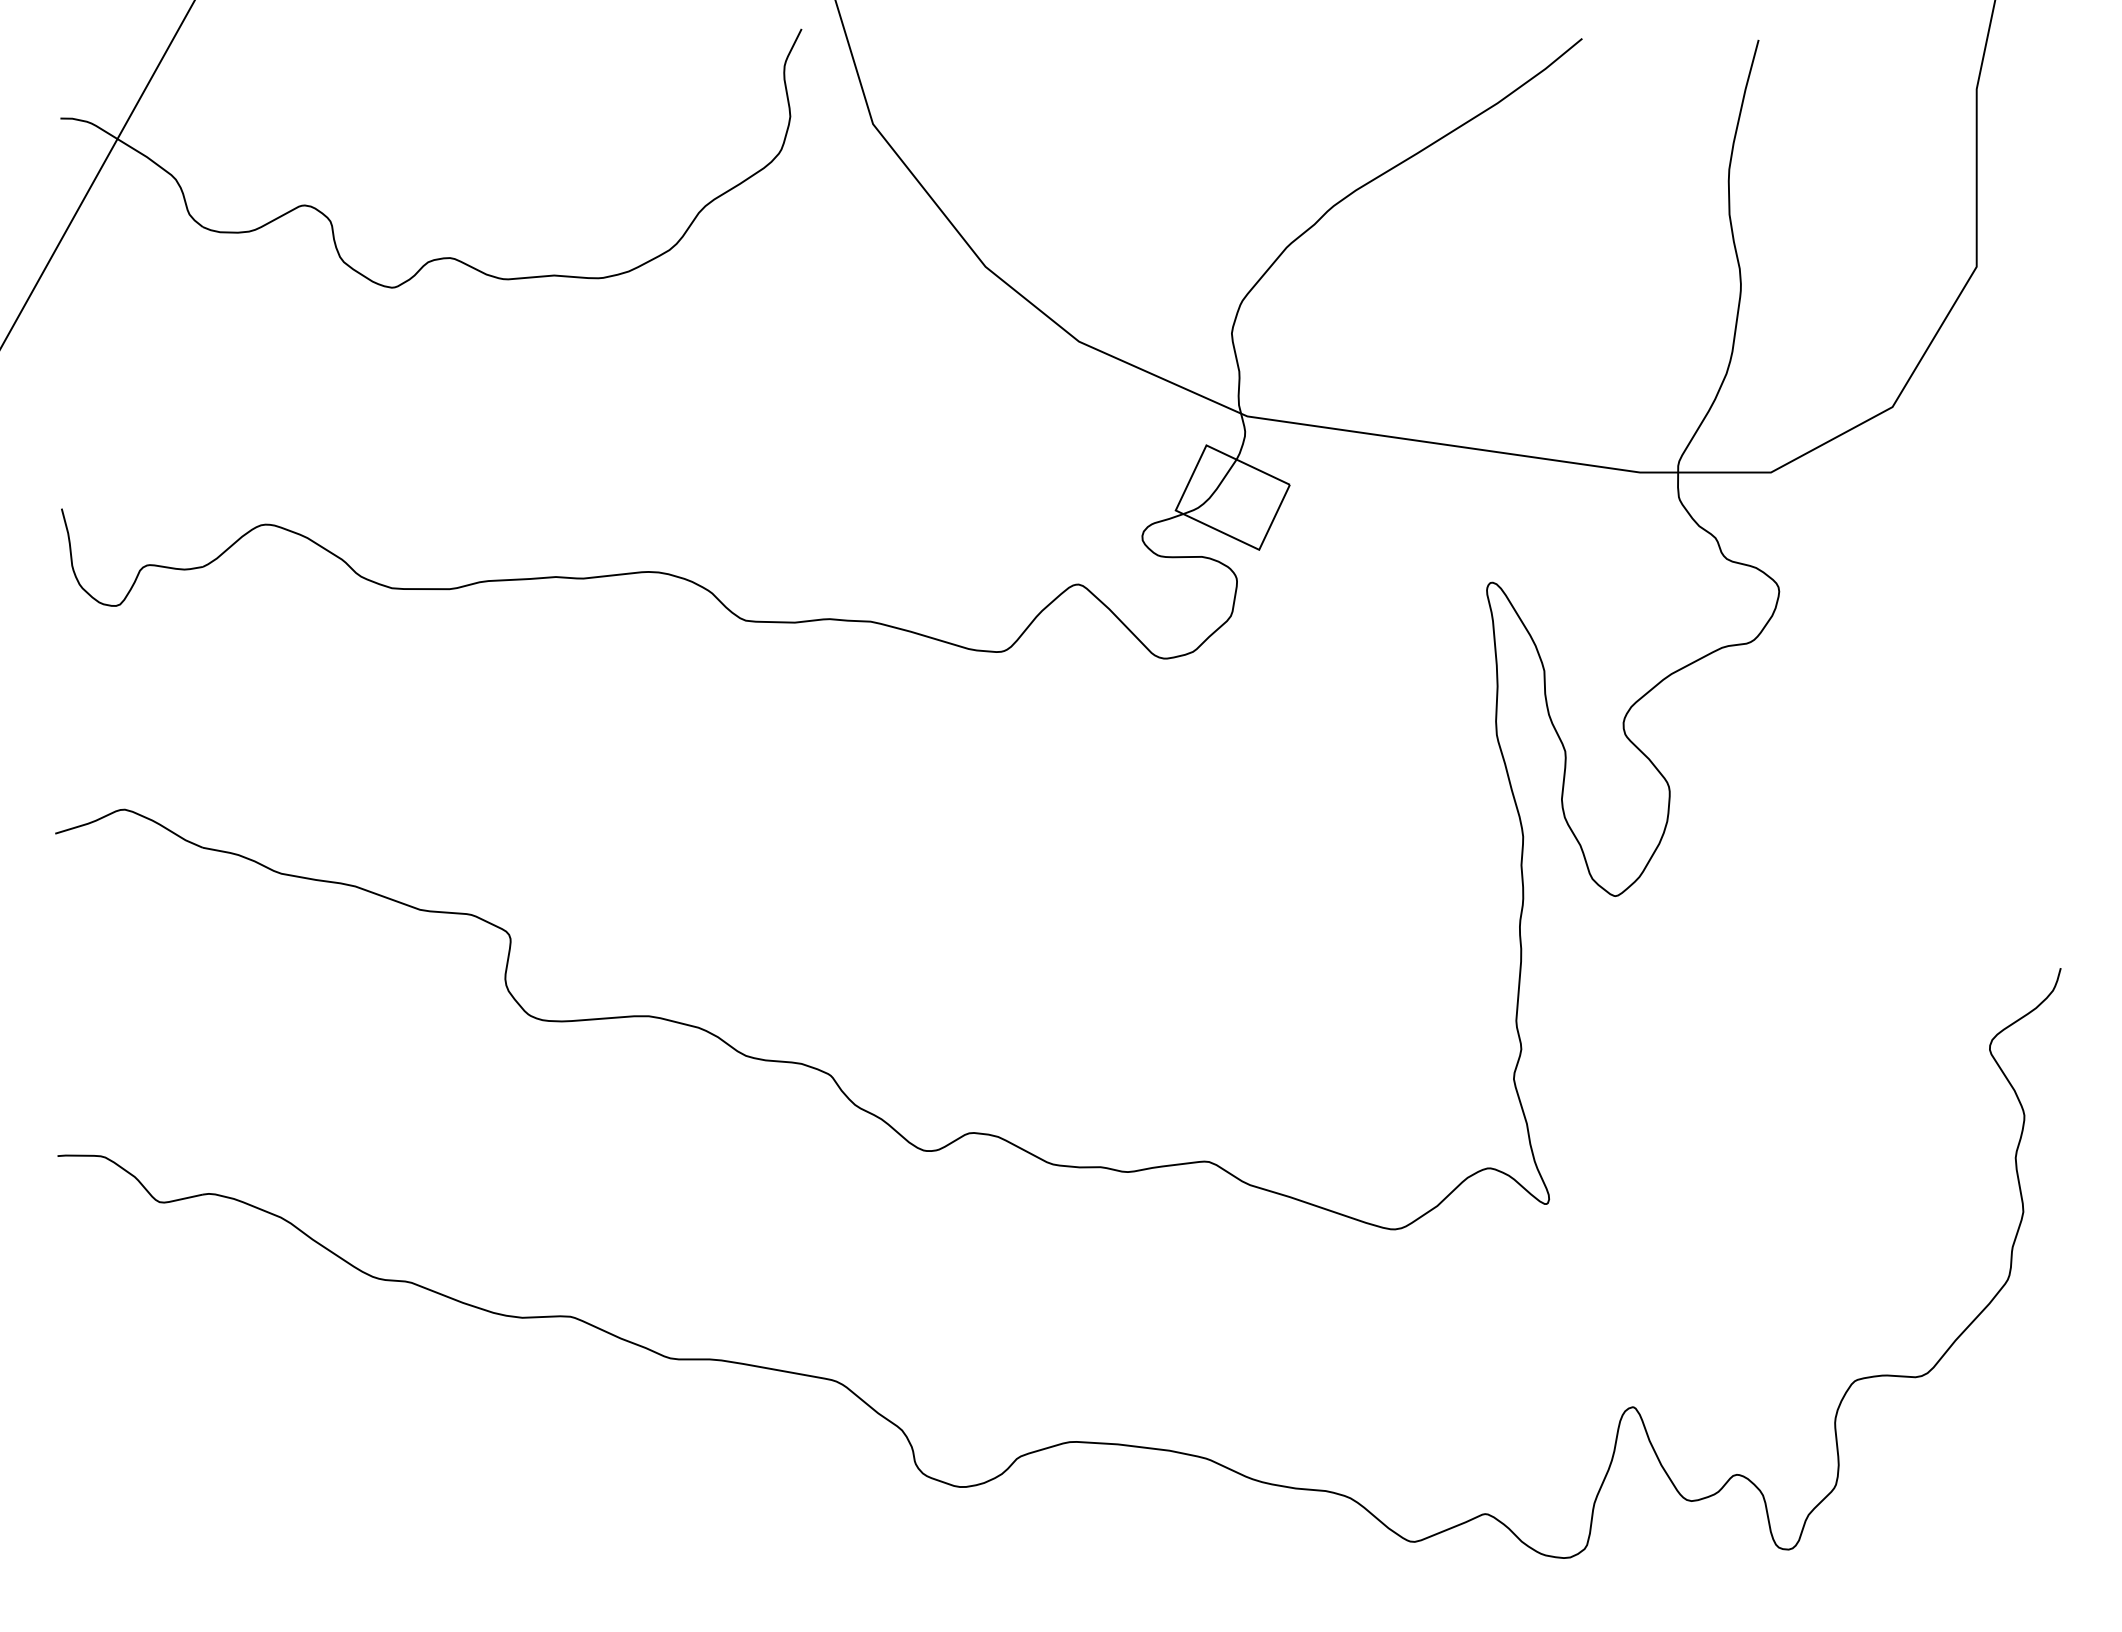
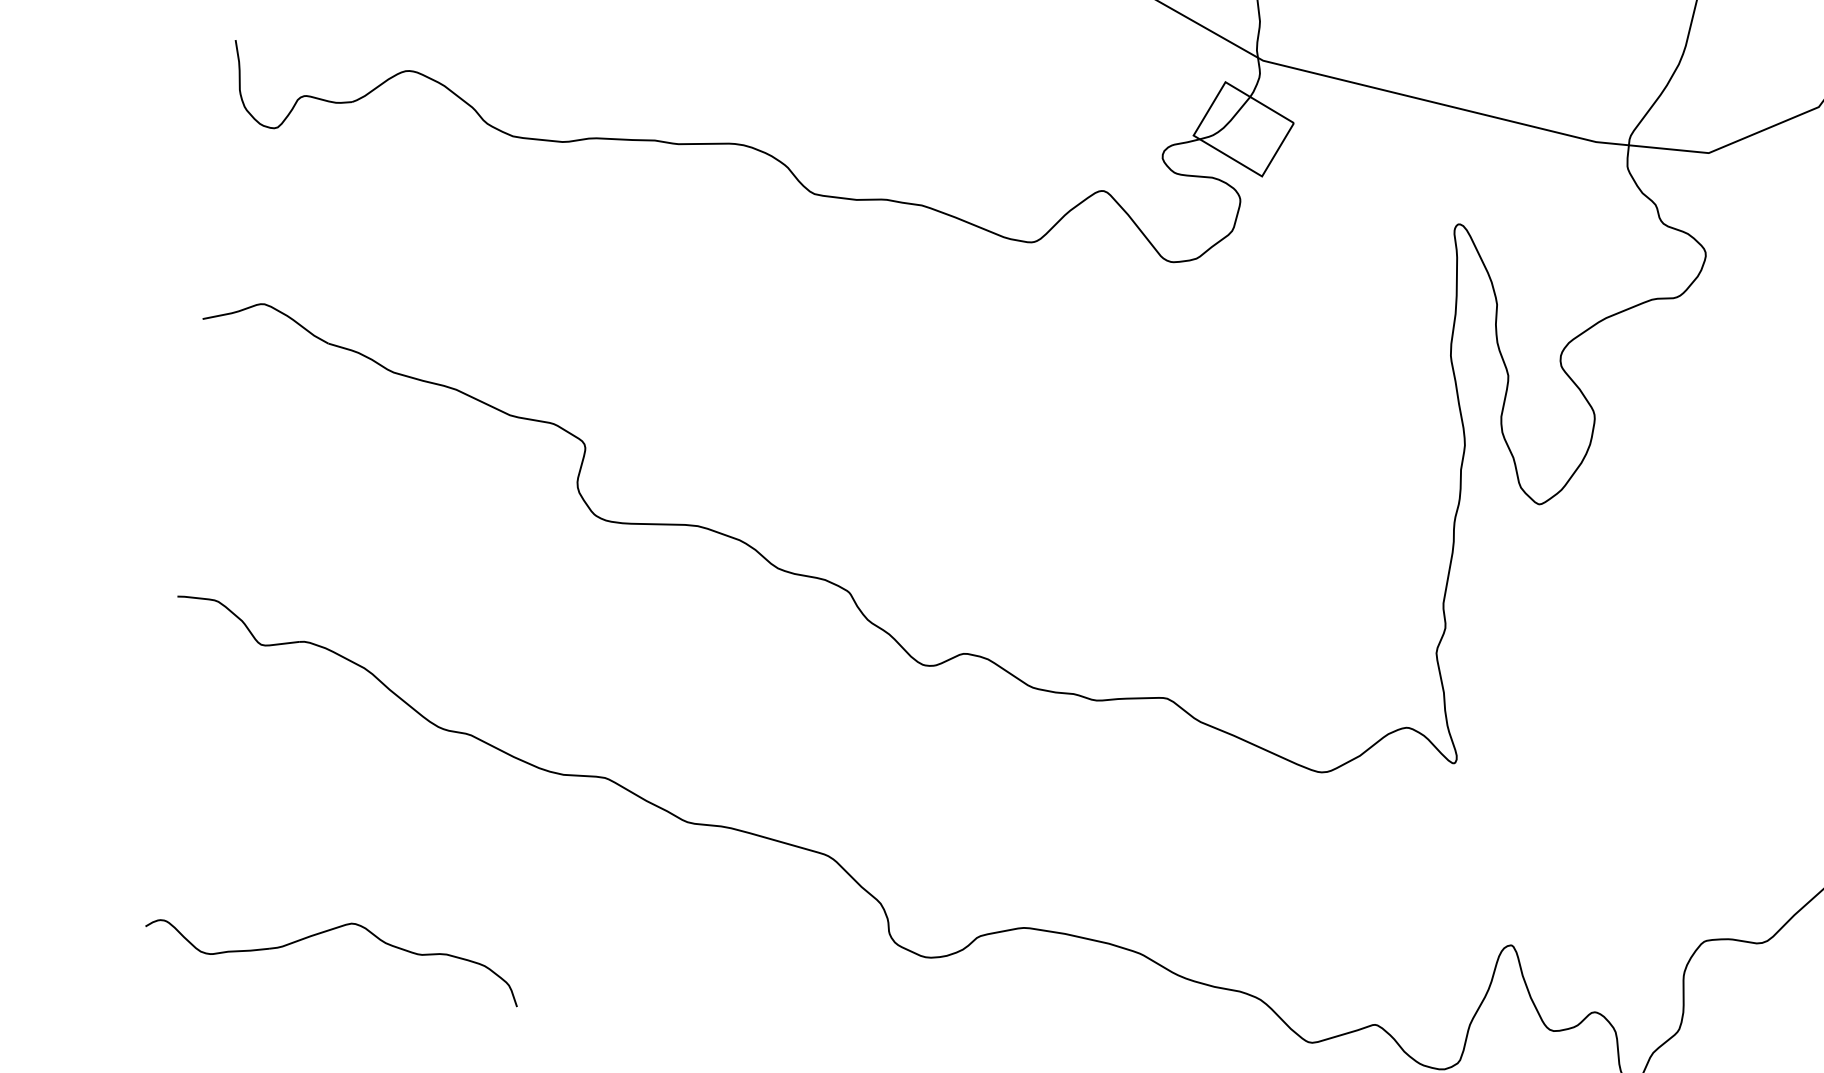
part: (263, 1527) -> (323, 933), added

